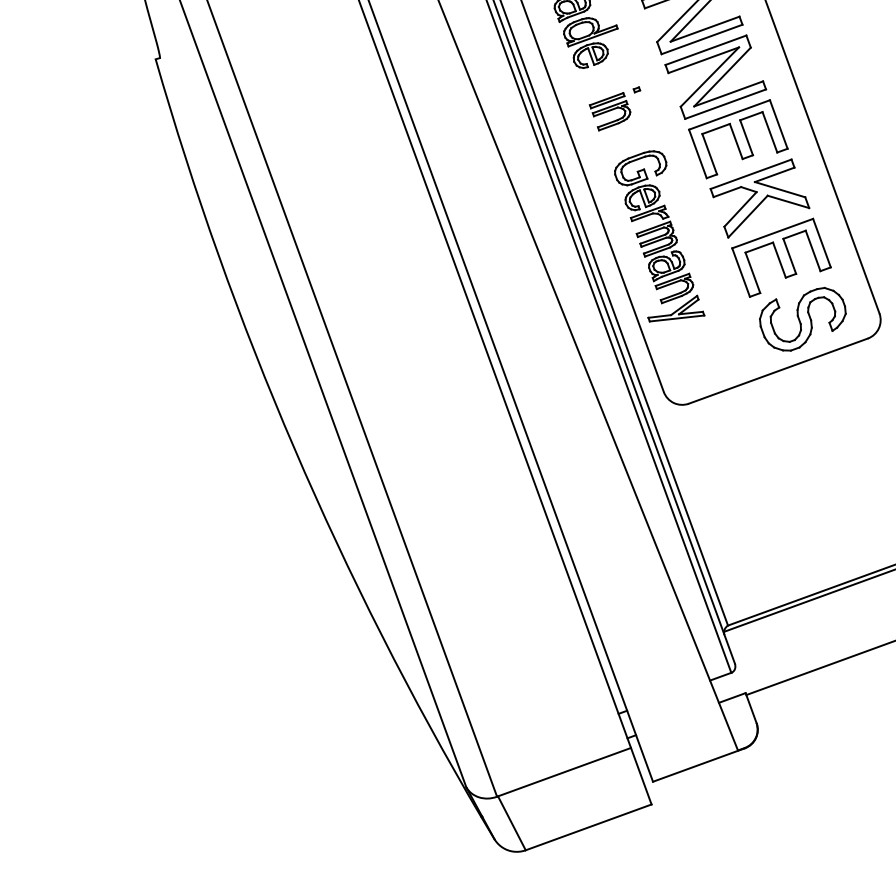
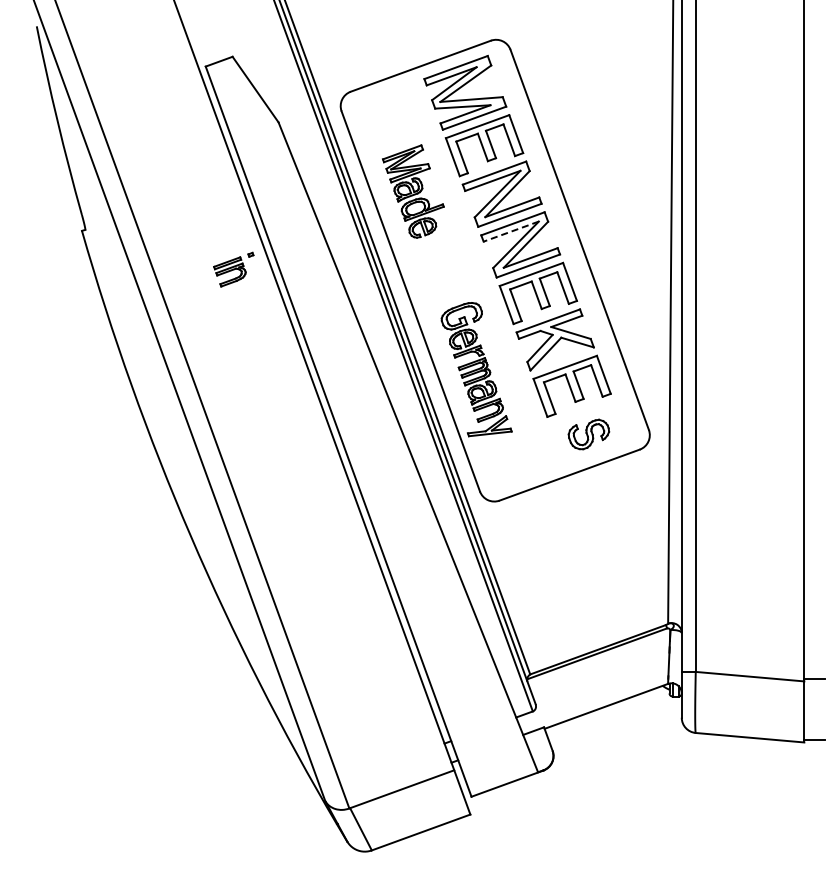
line: (702, 60) -> (510, 231), solid -> dashed
part: (614, 108) -> (233, 269), moved
part: (802, 319) -> (588, 434), size x0.6

